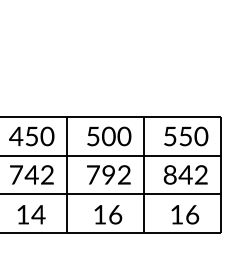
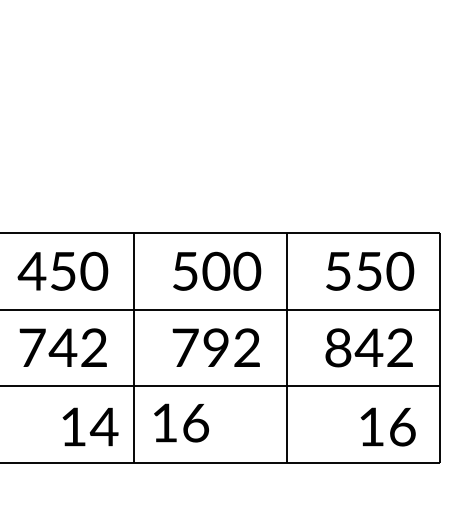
text: (31, 214) -> (90, 426), moved
text: (108, 214) -> (181, 422), moved
text: (185, 214) -> (388, 426), moved

